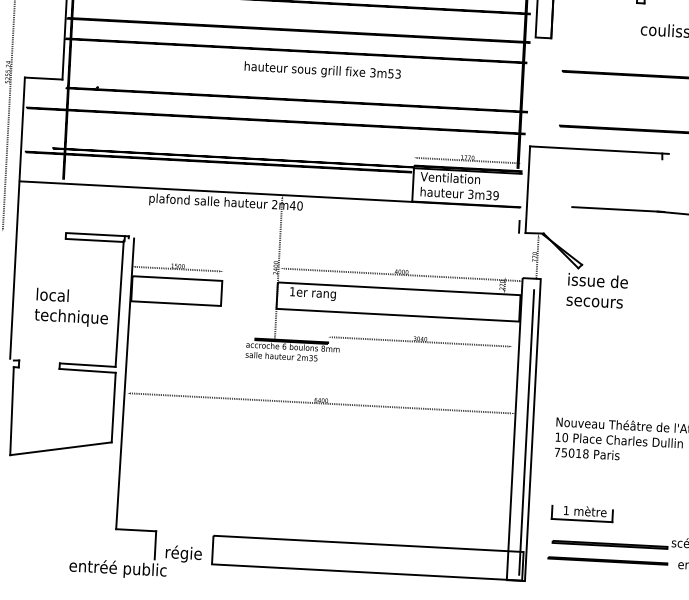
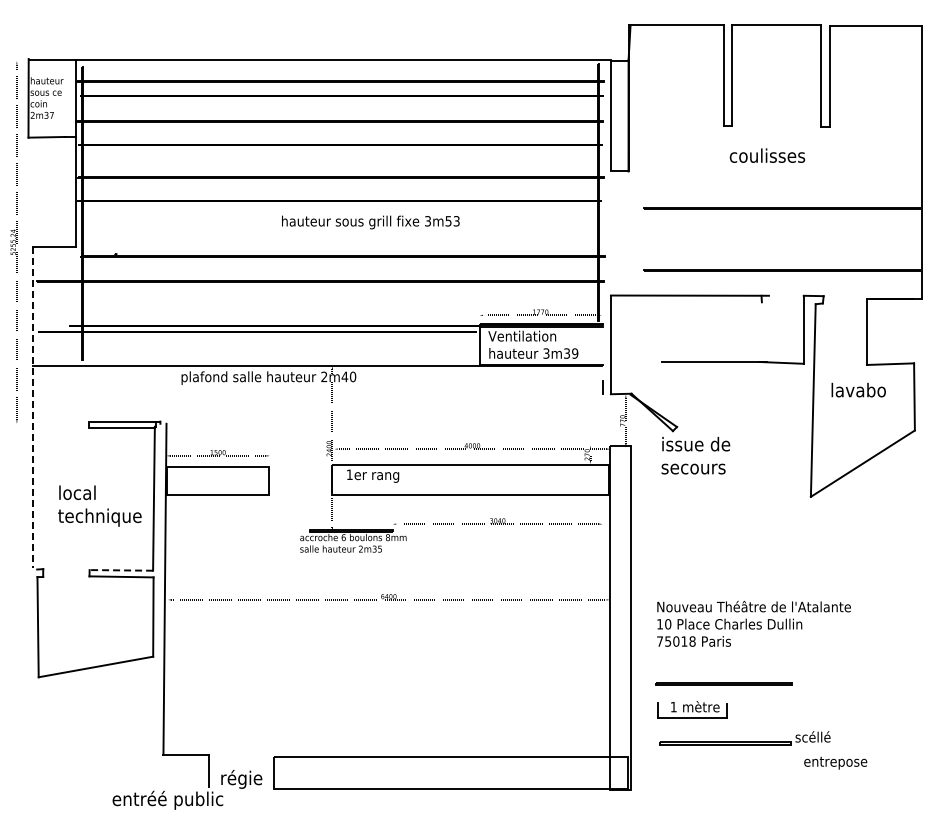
line: (17, 218) -> (32, 408), solid -> dashed
line: (87, 365) -> (121, 570), solid -> dashed
line: (527, 432) -> (624, 620), removed
line: (607, 560) -> (723, 683), moved

